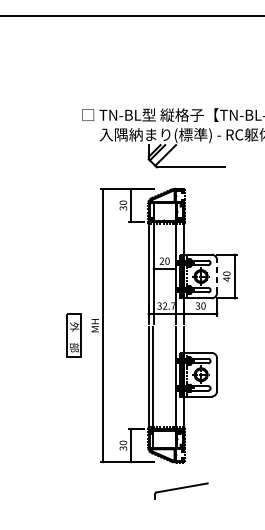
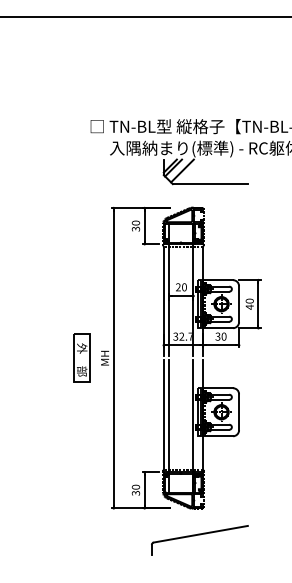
line: (217, 275) -> (239, 303), dashed -> solid
part: (73, 335) -> (81, 357), moved
part: (181, 491) -> (199, 540), size x1.67

